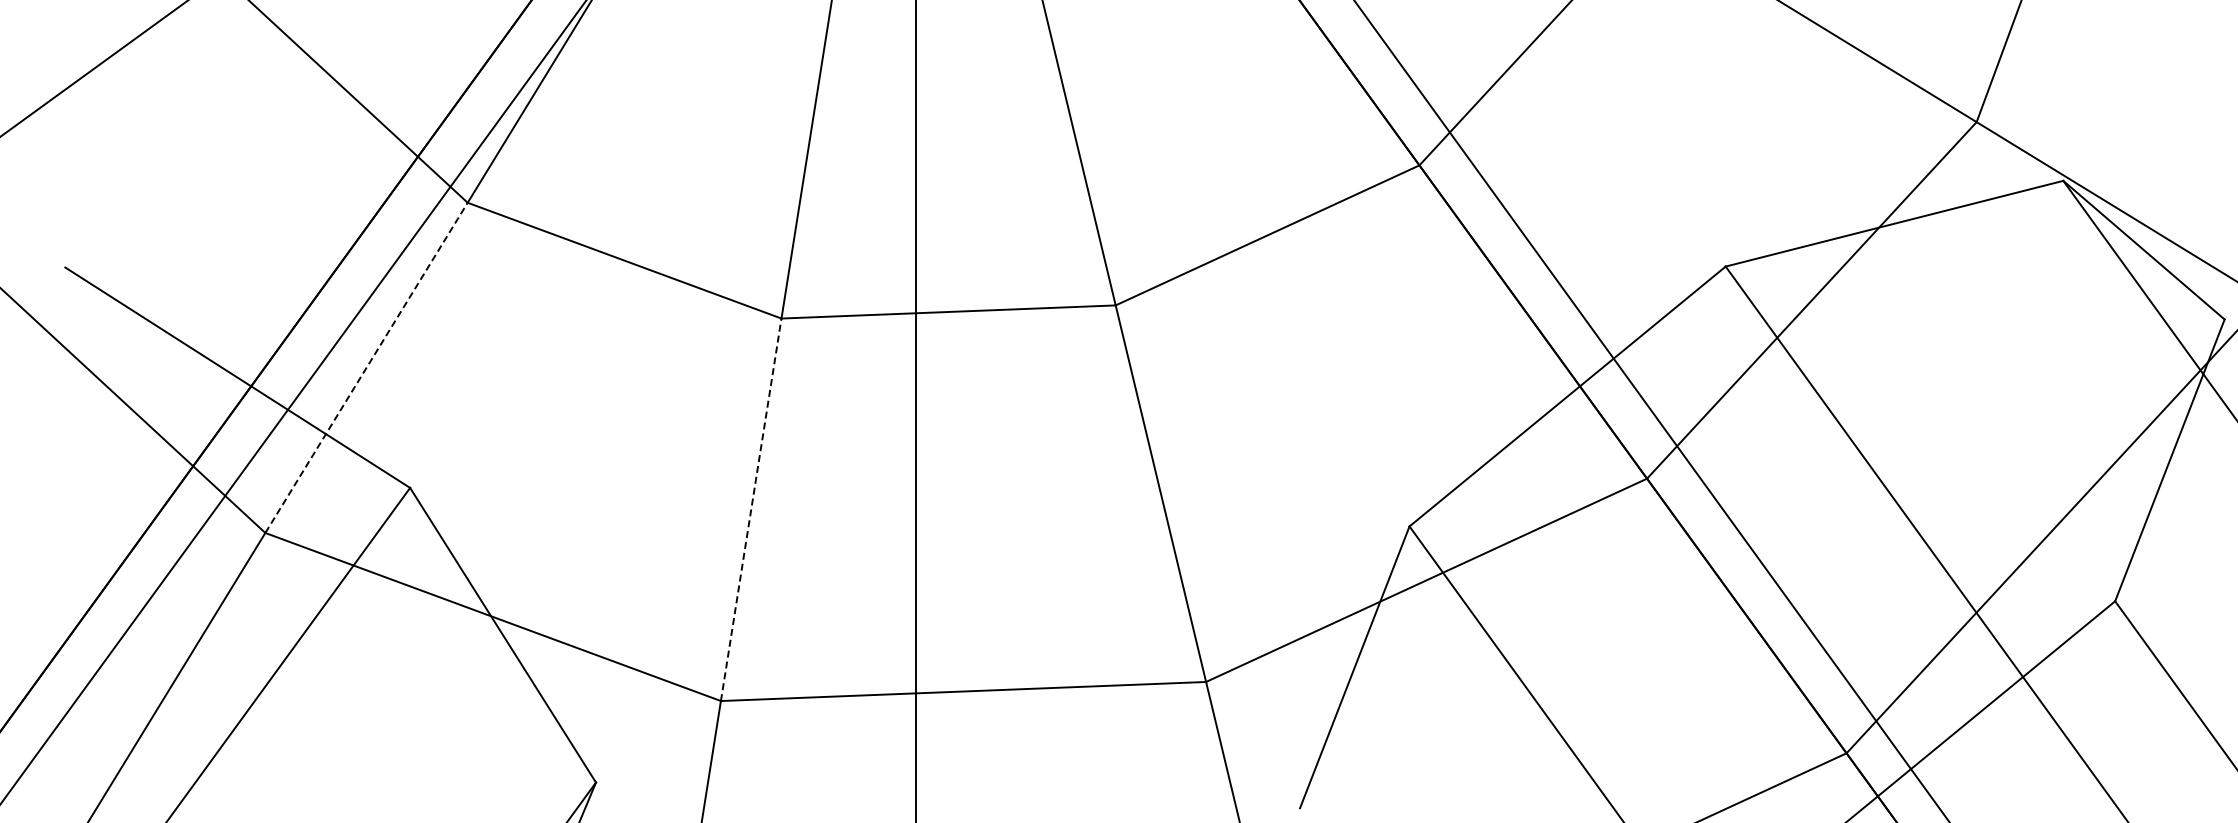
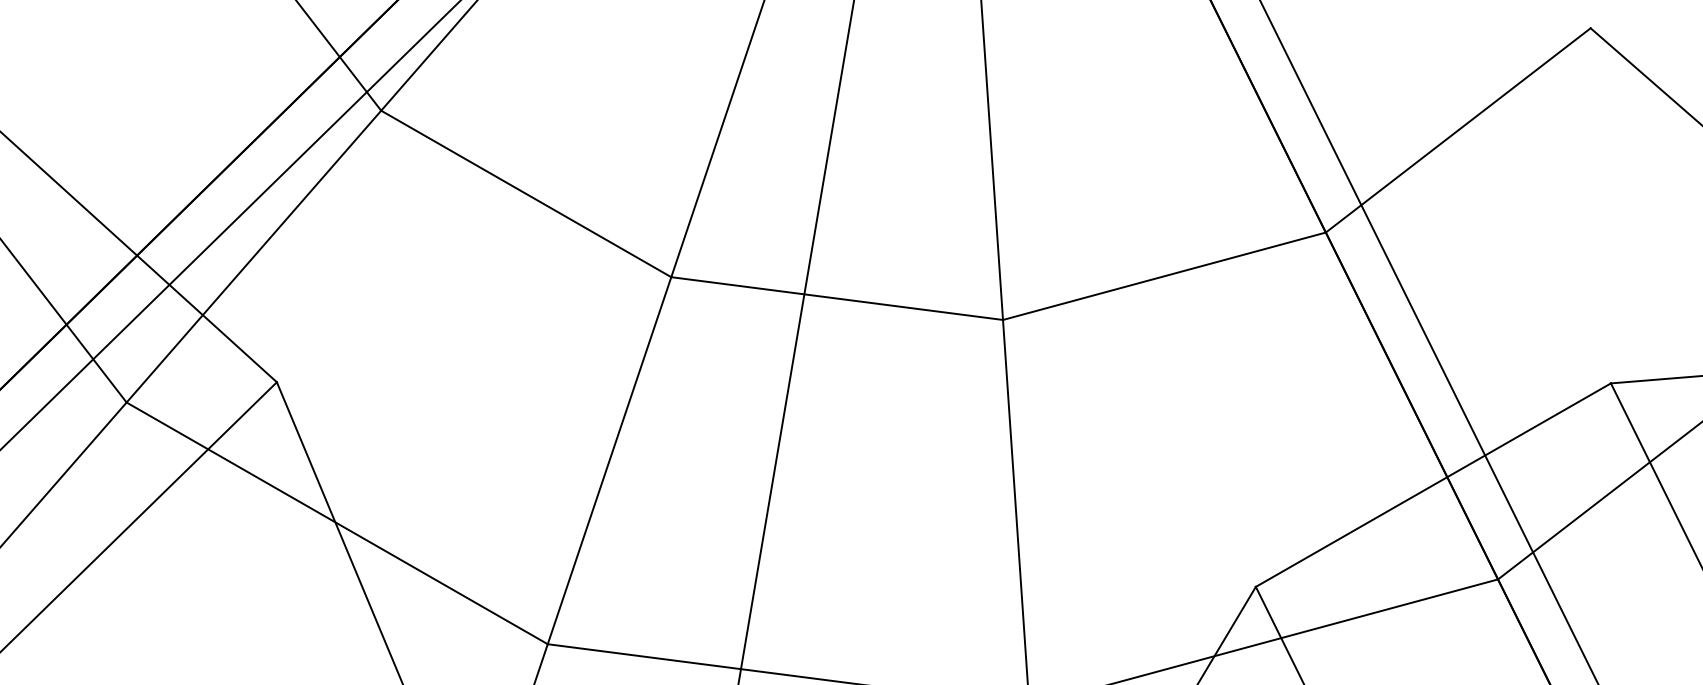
line: (366, 367) -> (253, 256), dashed -> solid
line: (751, 509) -> (609, 460), dashed -> solid

